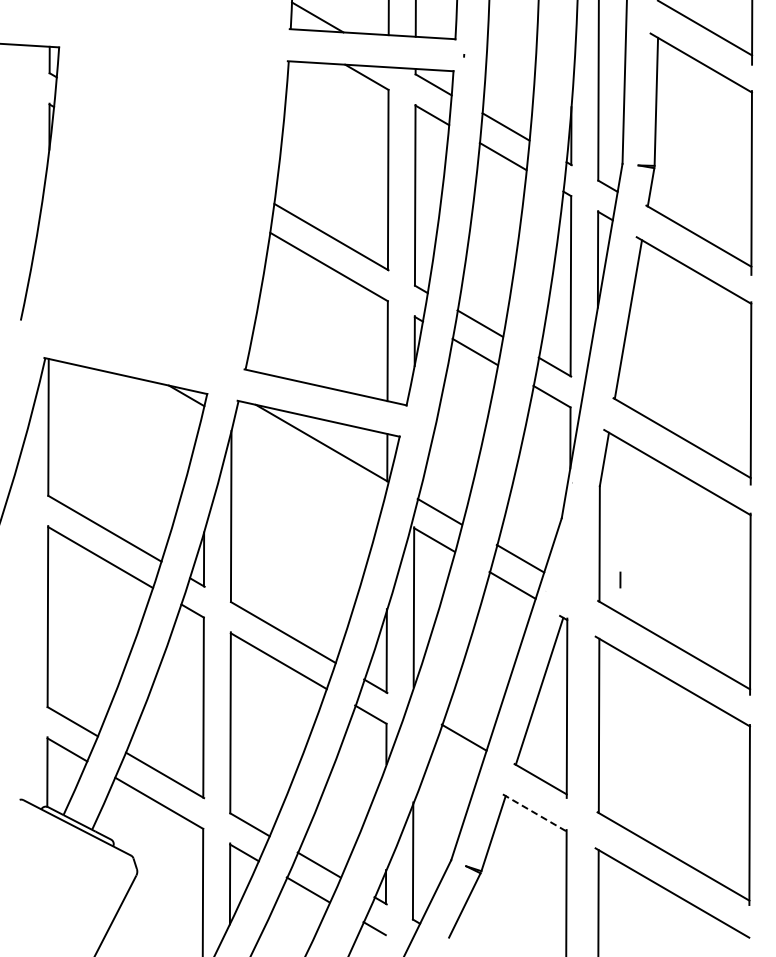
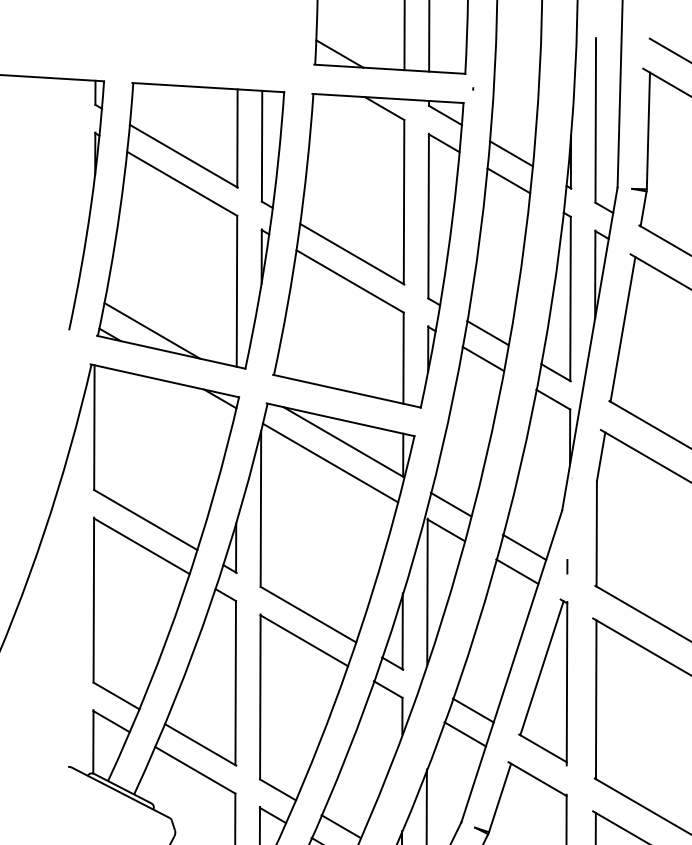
part: (153, 205) -> (190, 225), added
line: (307, 466) -> (330, 463), added
line: (620, 579) -> (567, 566), moved
line: (455, 763) -> (465, 734), added
line: (534, 812) -> (537, 778), dashed -> solid

